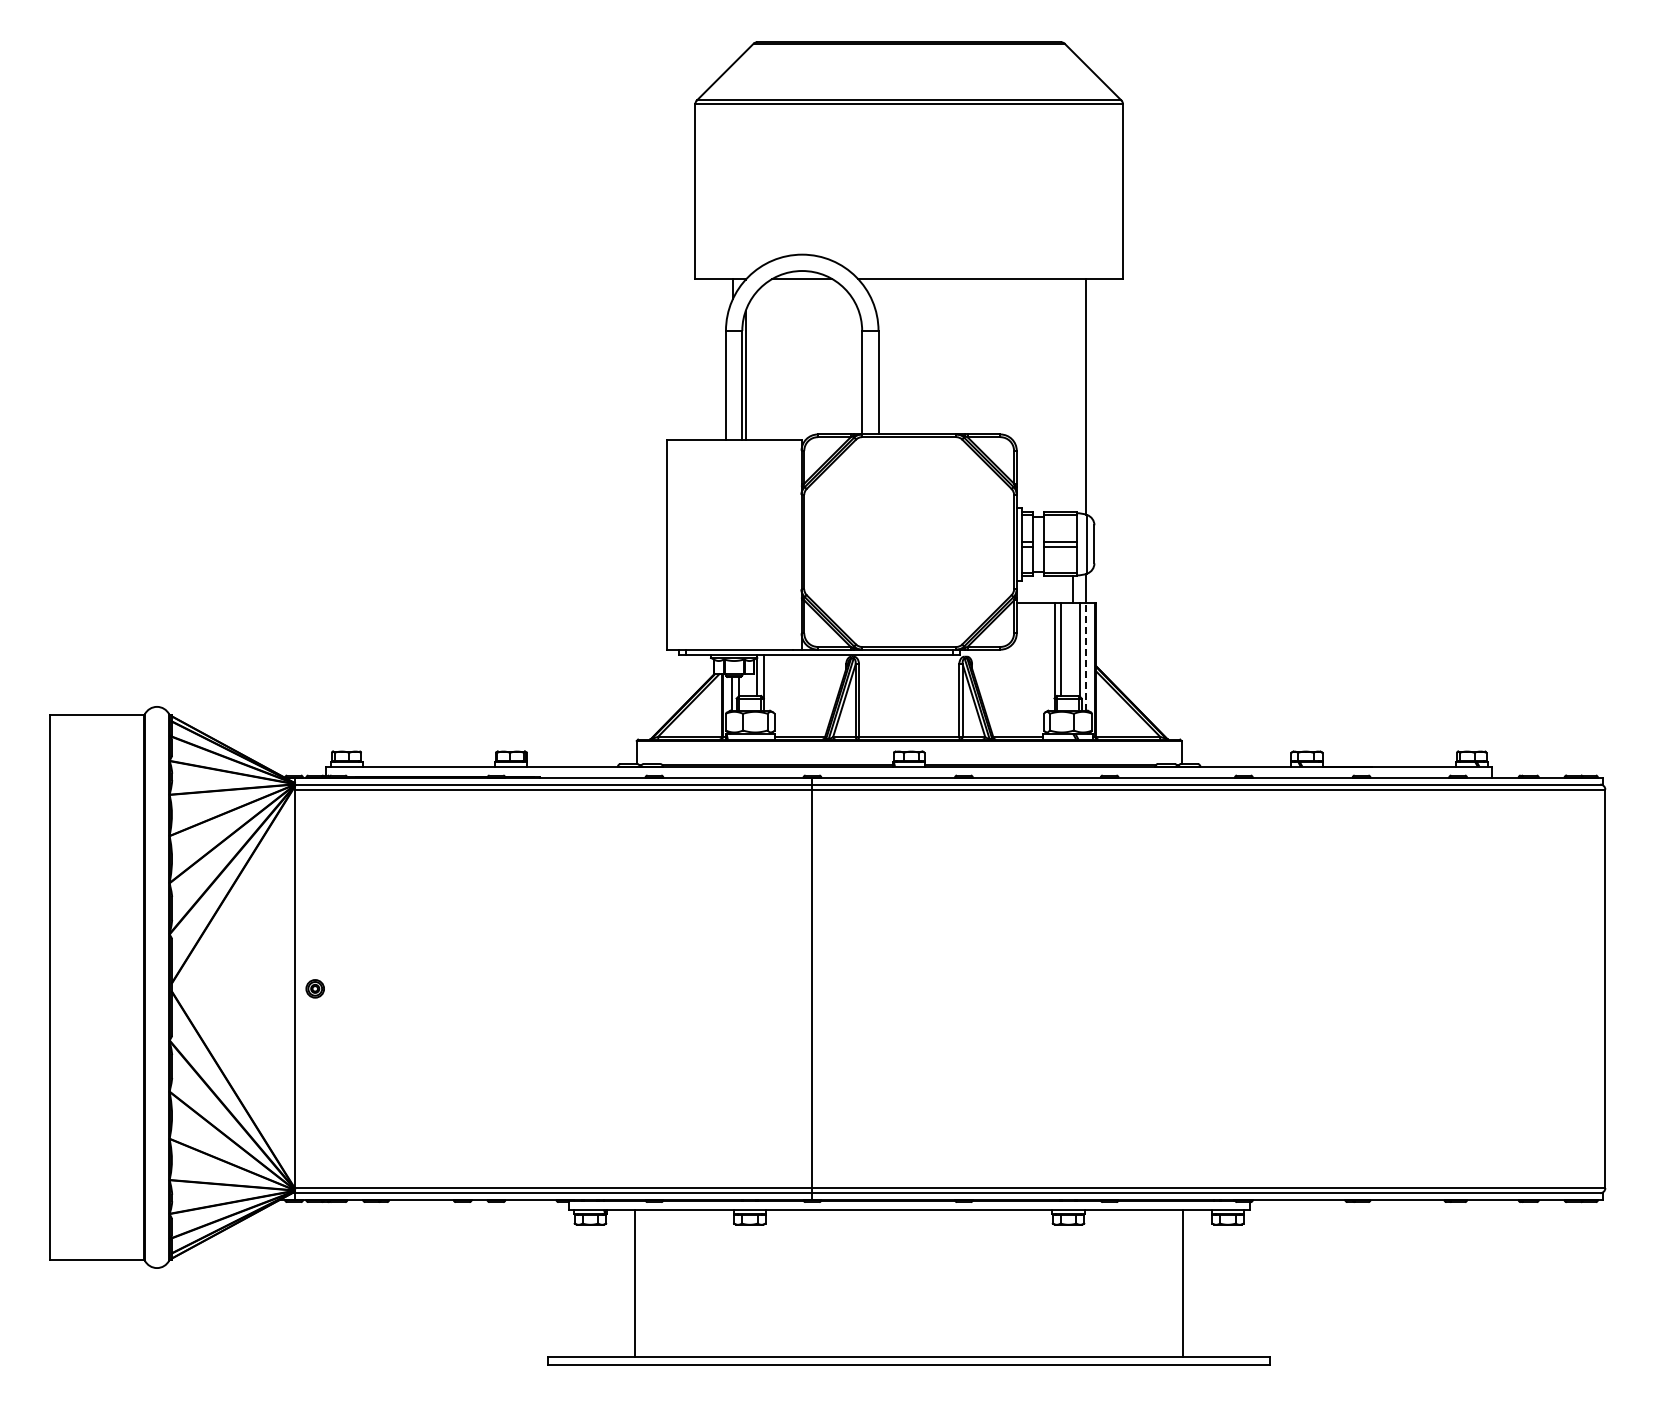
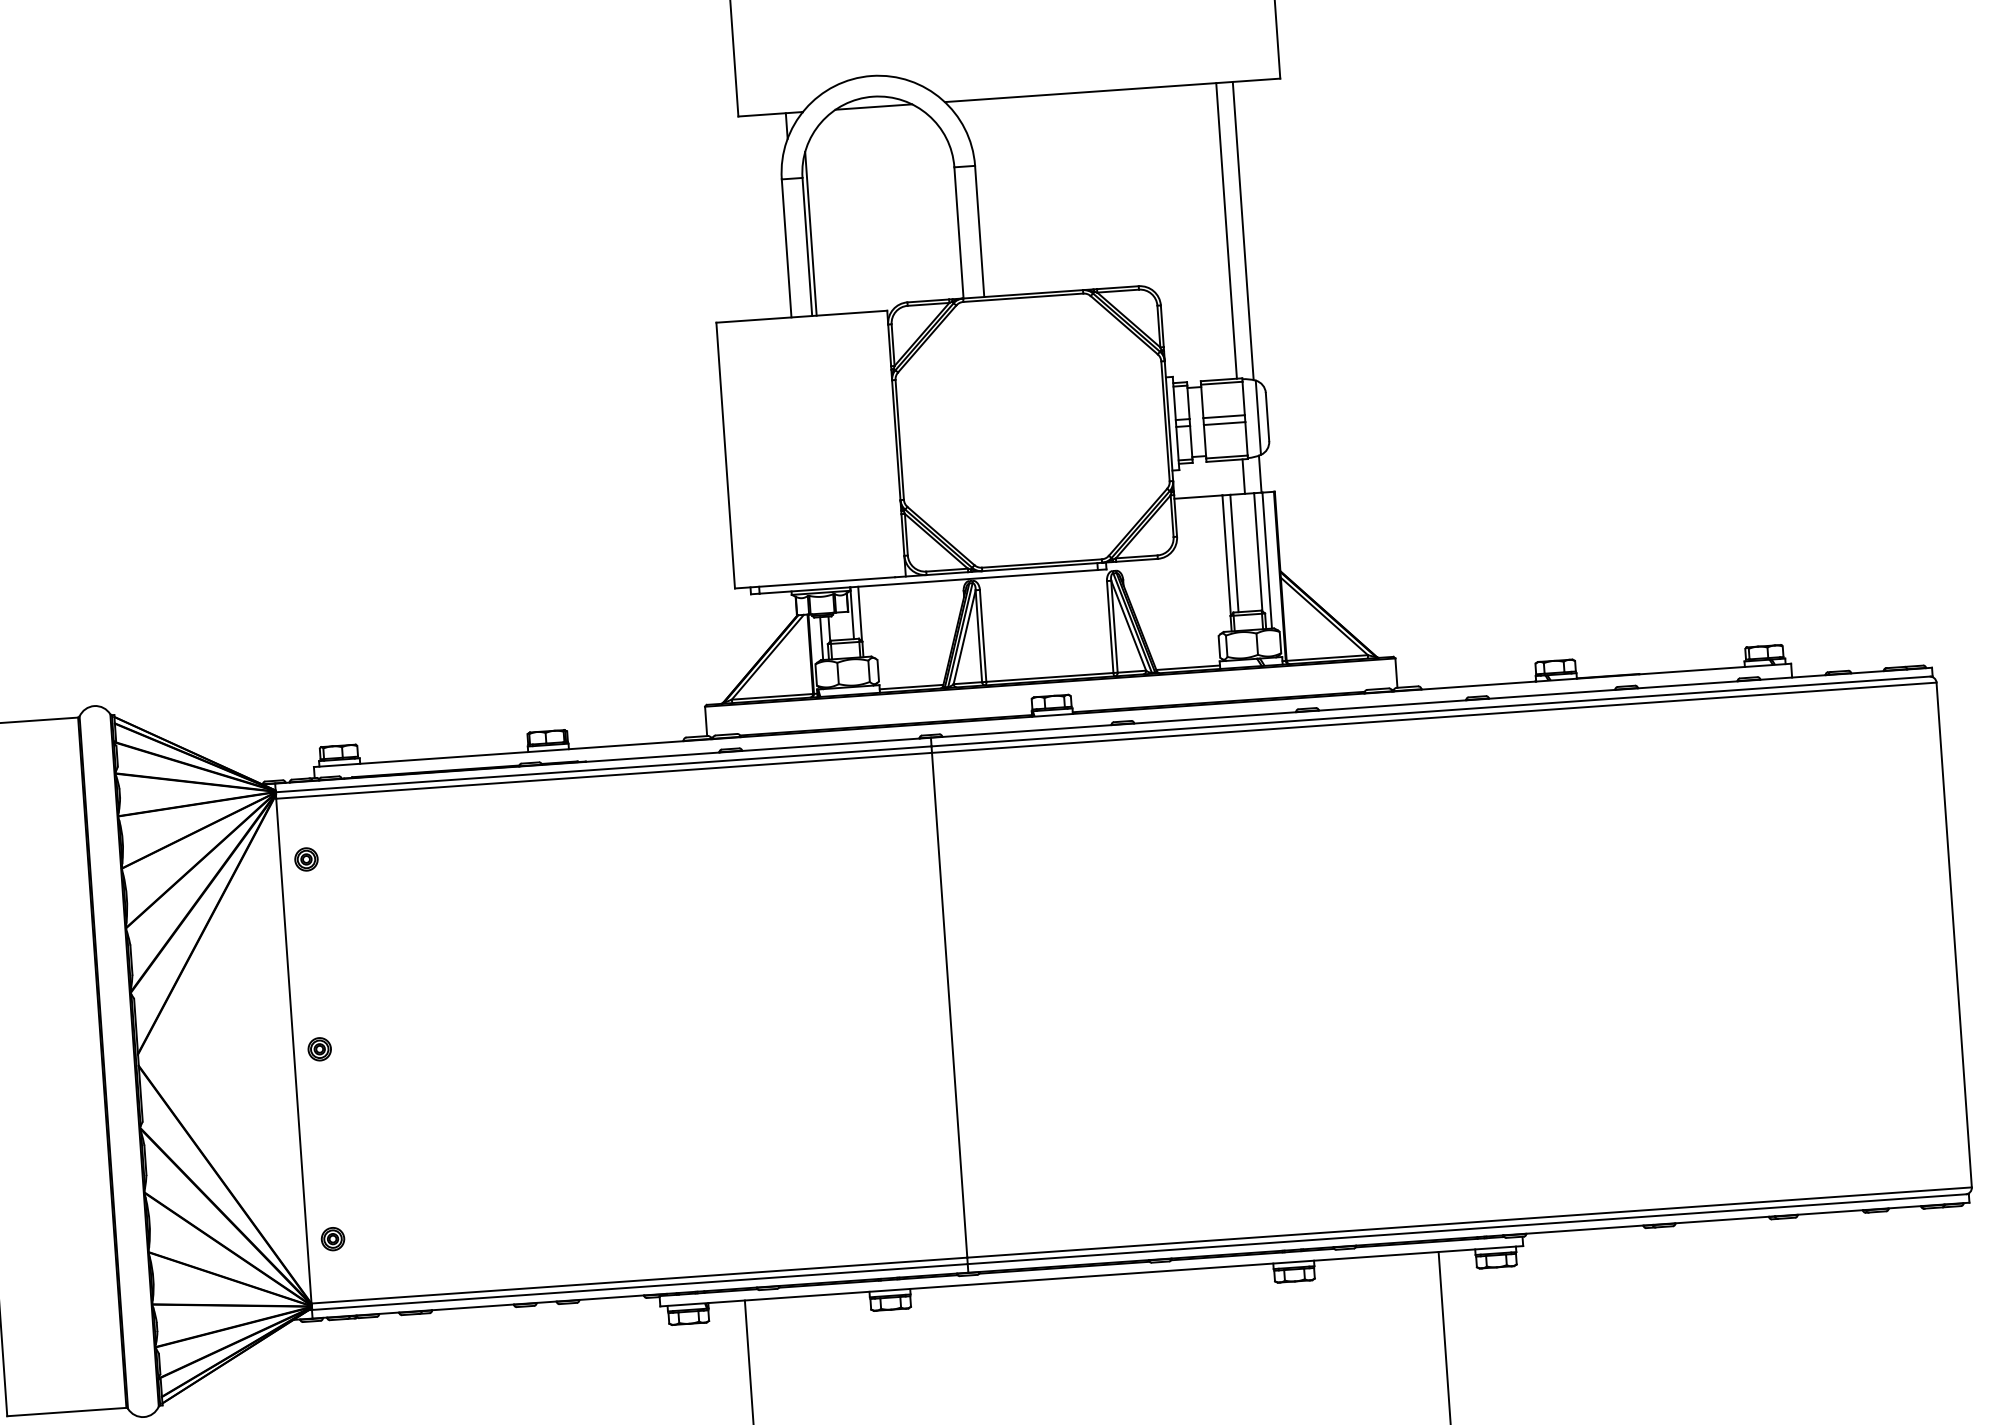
line: (1072, 395) -> (1226, 230), added
line: (1086, 657) -> (1267, 561), dashed -> solid
part: (314, 838) -> (305, 858), added
part: (314, 1138) -> (332, 1238), added

